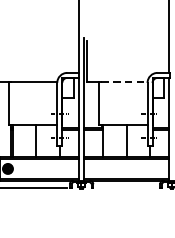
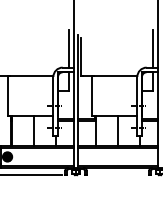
line: (73, 52) -> (68, 48), added
line: (163, 52) -> (152, 48), added
line: (124, 82) -> (115, 76), dashed -> solid

